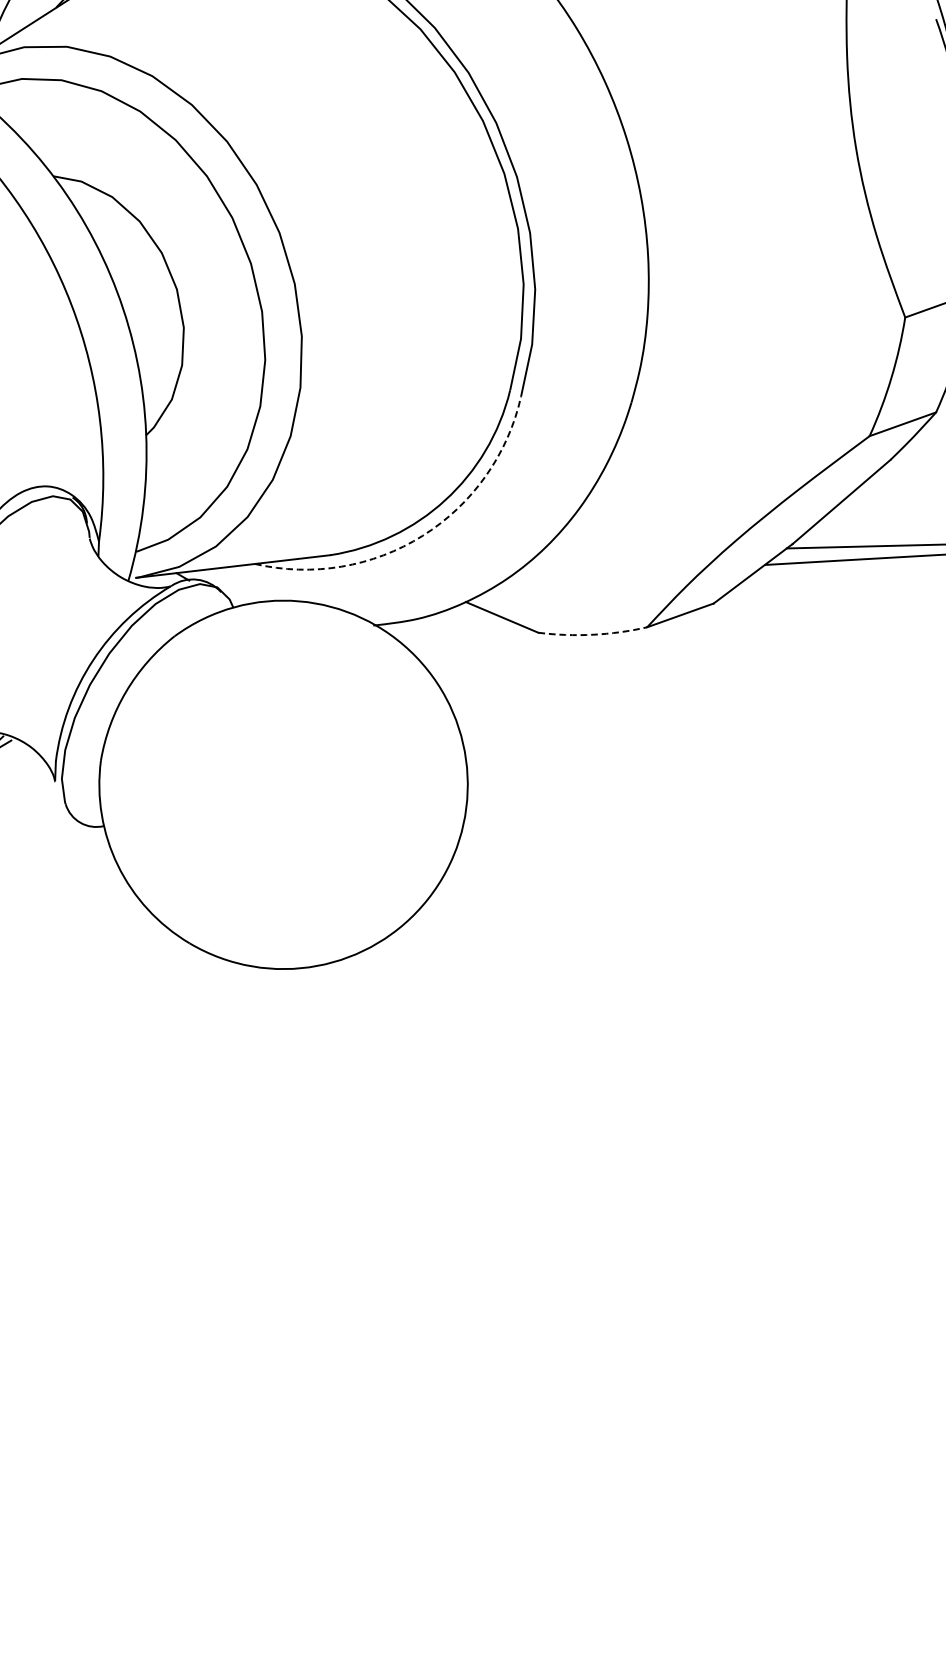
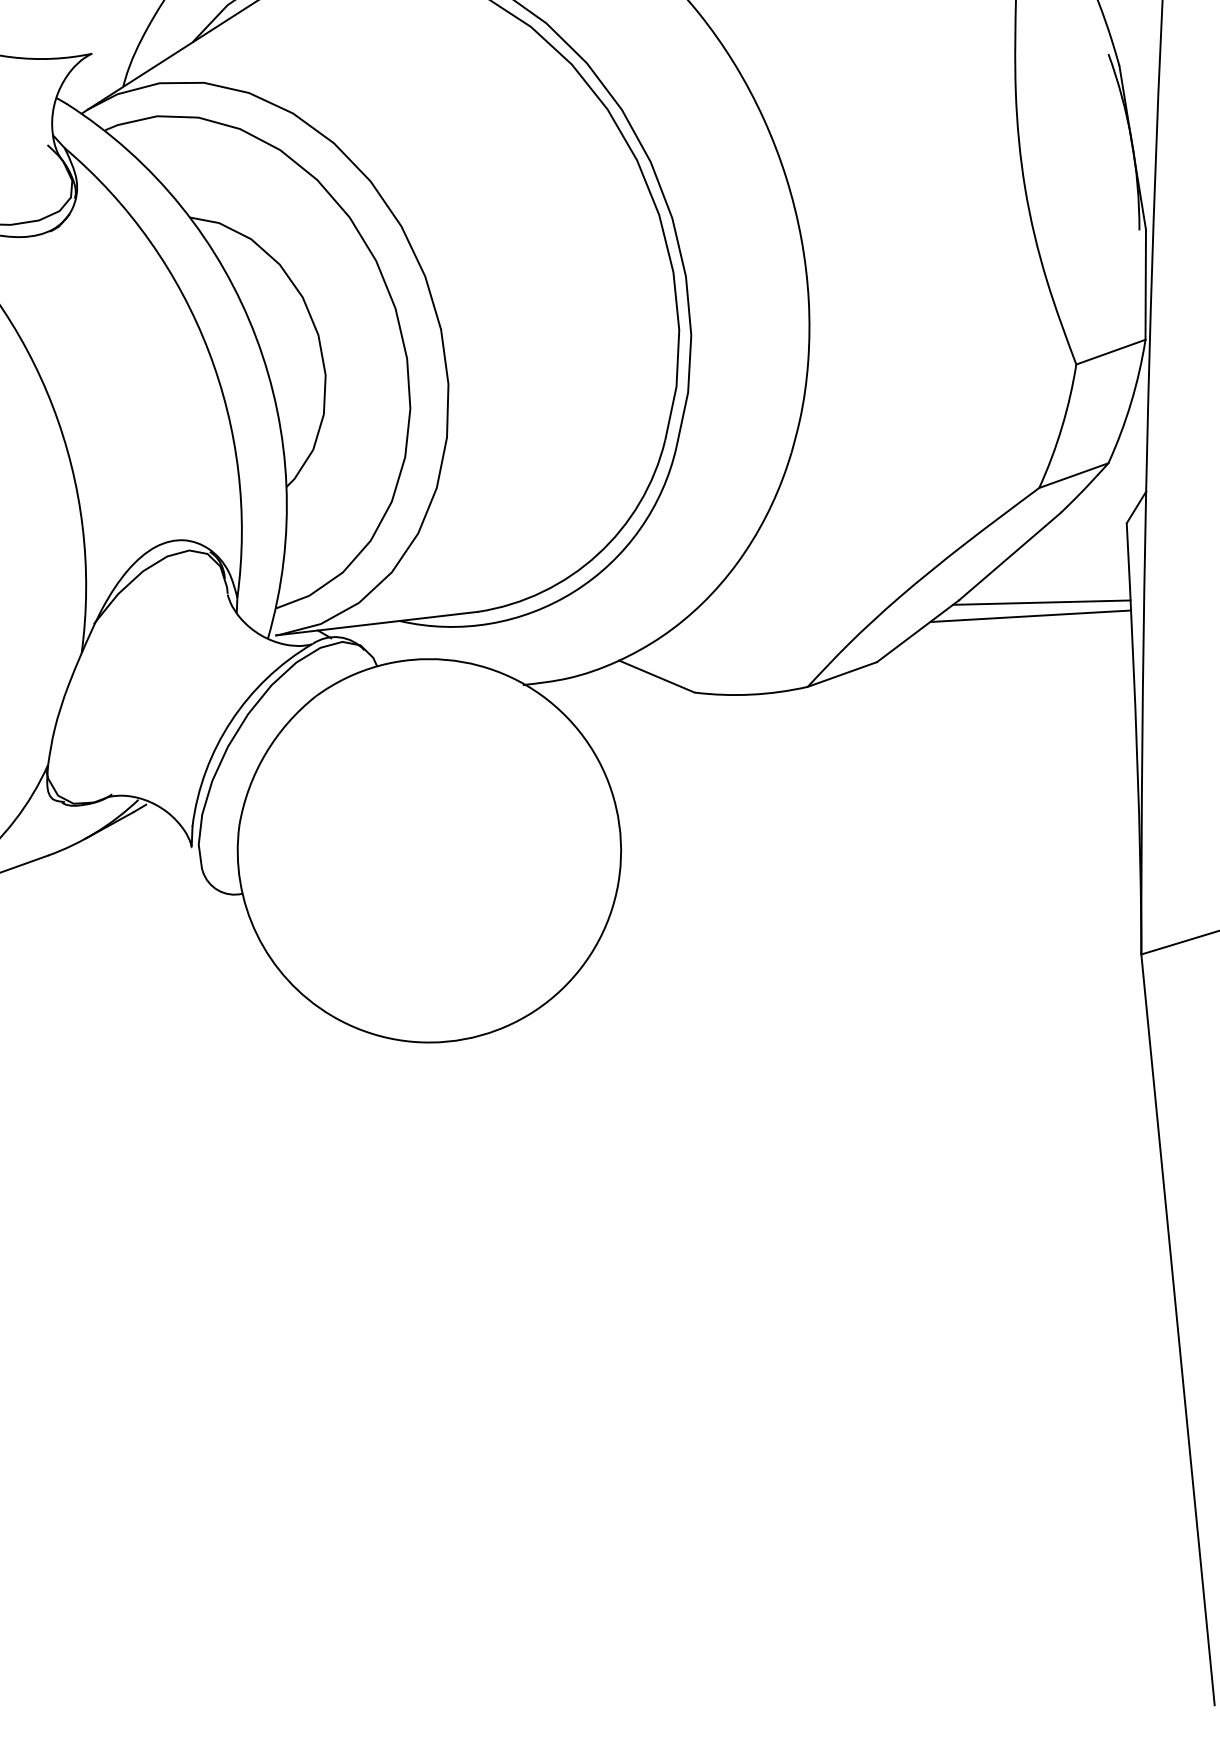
arc: (422, 535) -> (574, 591), dashed -> solid
arc: (593, 634) -> (751, 694), dashed -> solid

